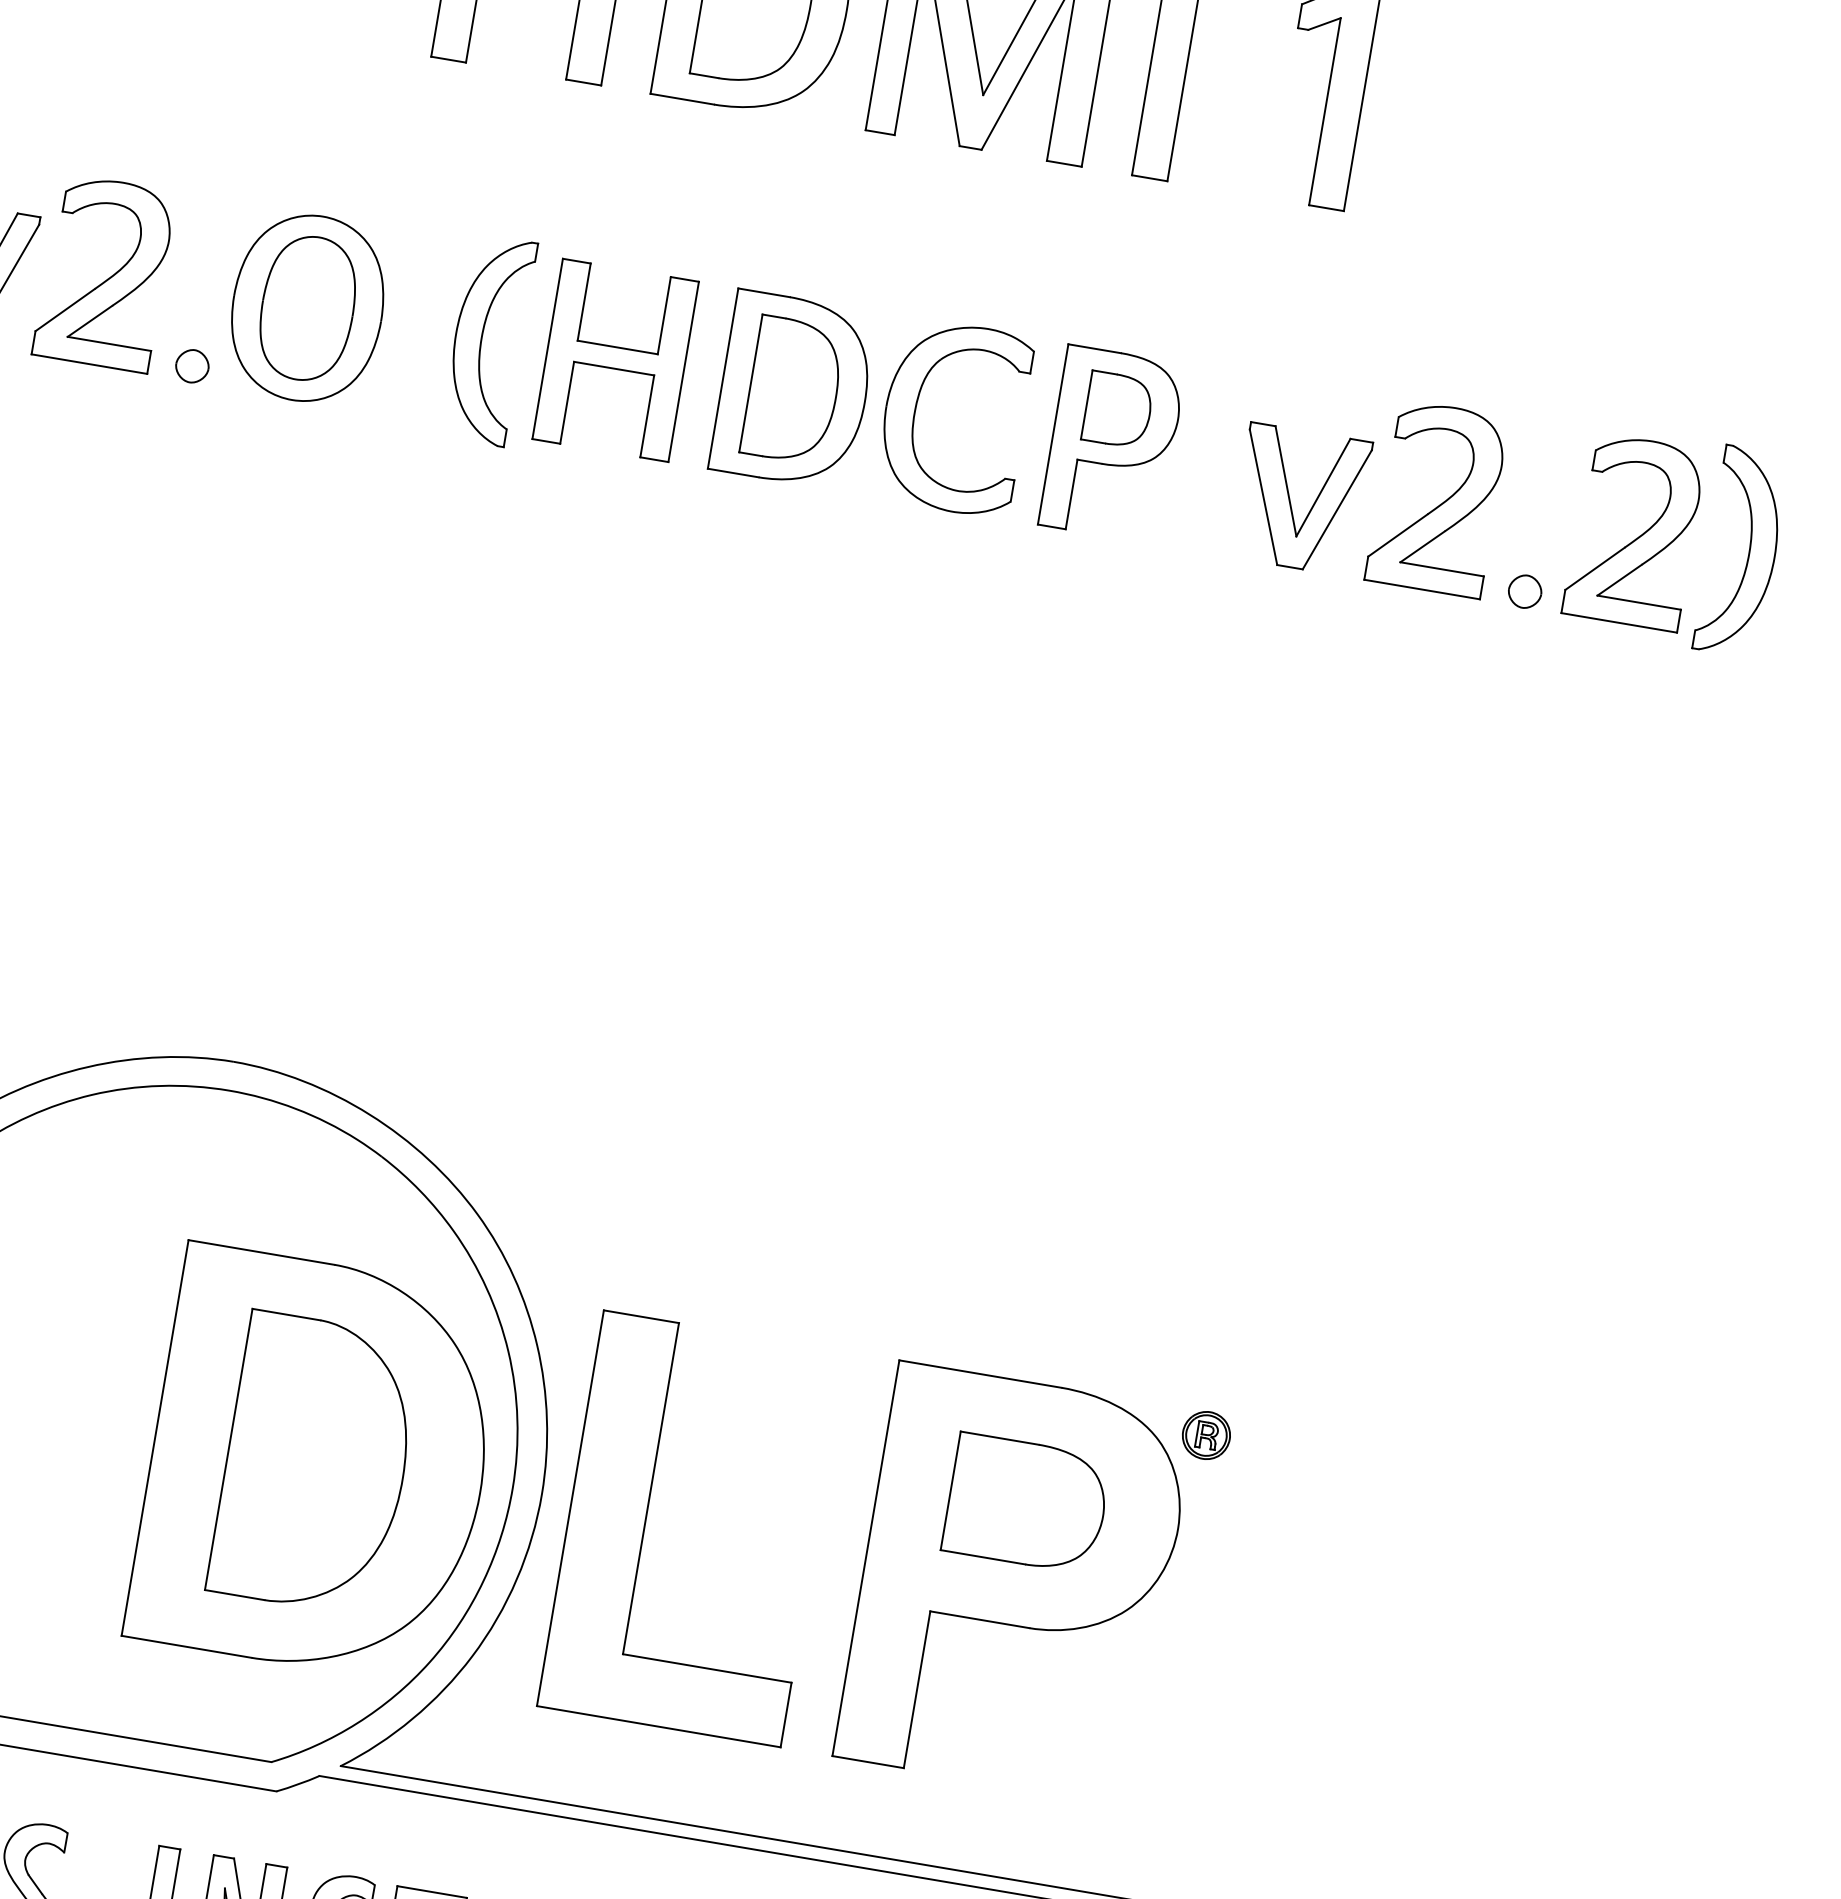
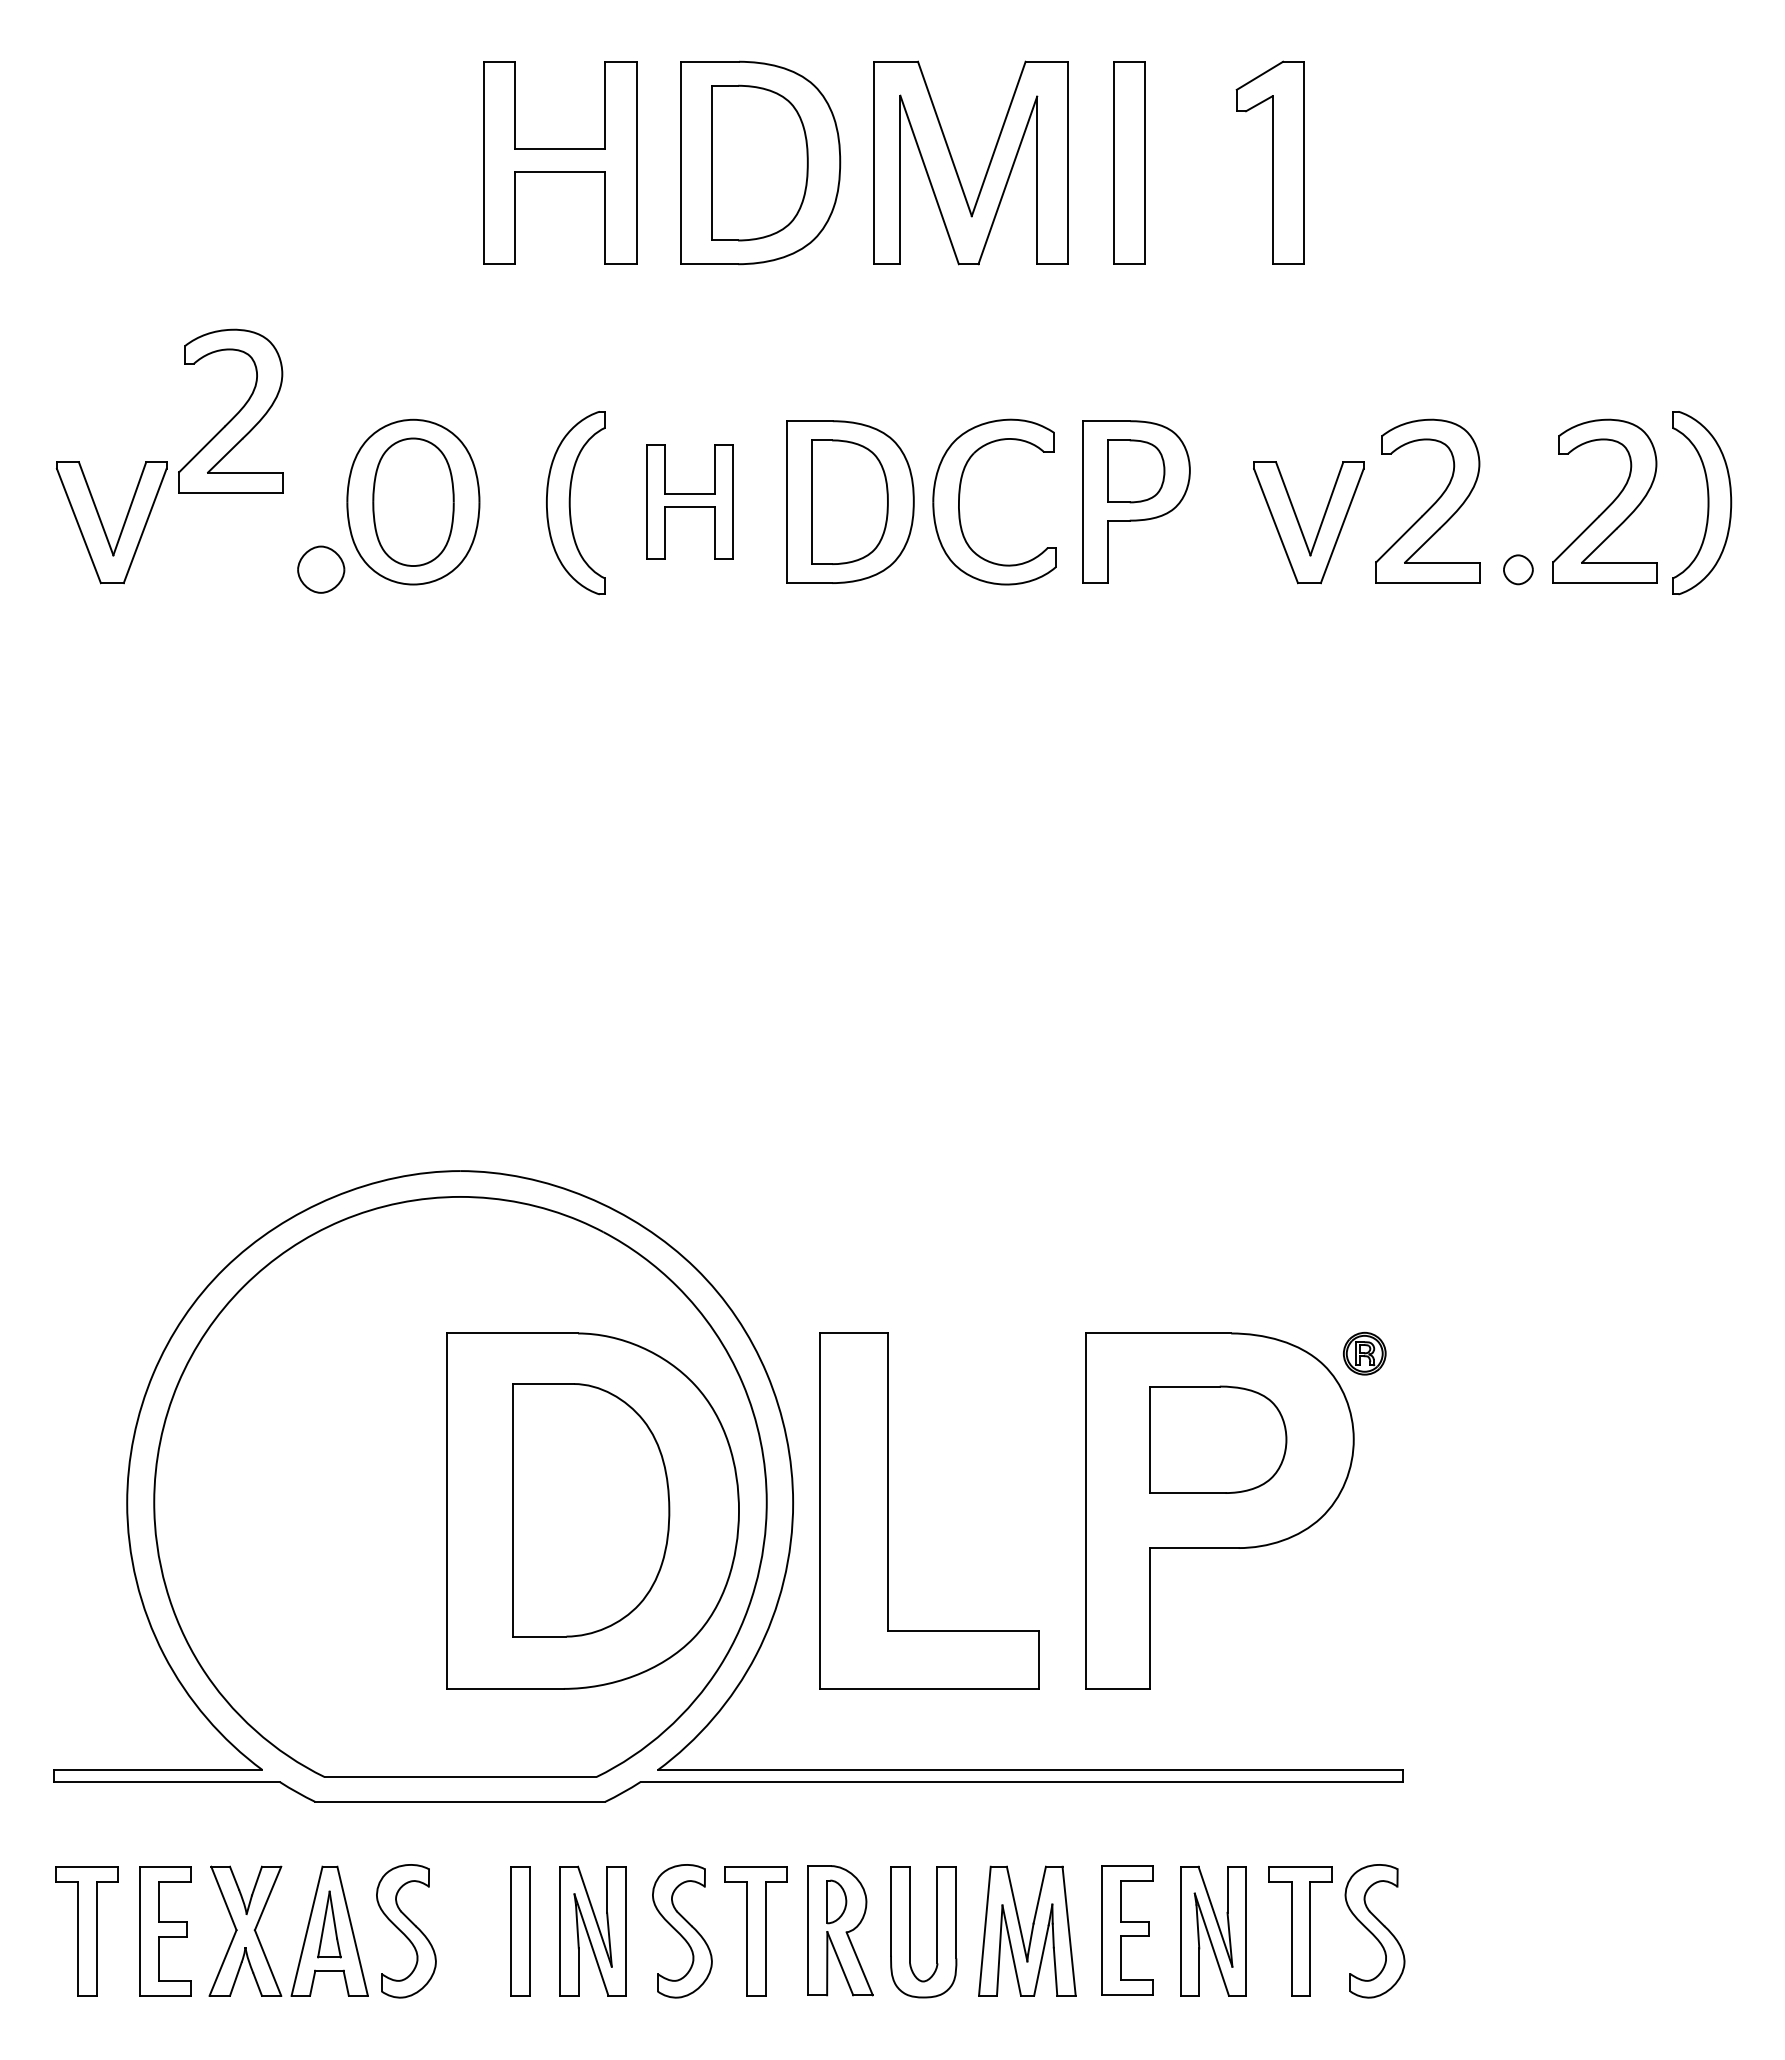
part: (109, 277) -> (235, 414), moved
part: (615, 359) -> (689, 501), size x0.7
part: (192, 365) -> (321, 569), size x1.6

